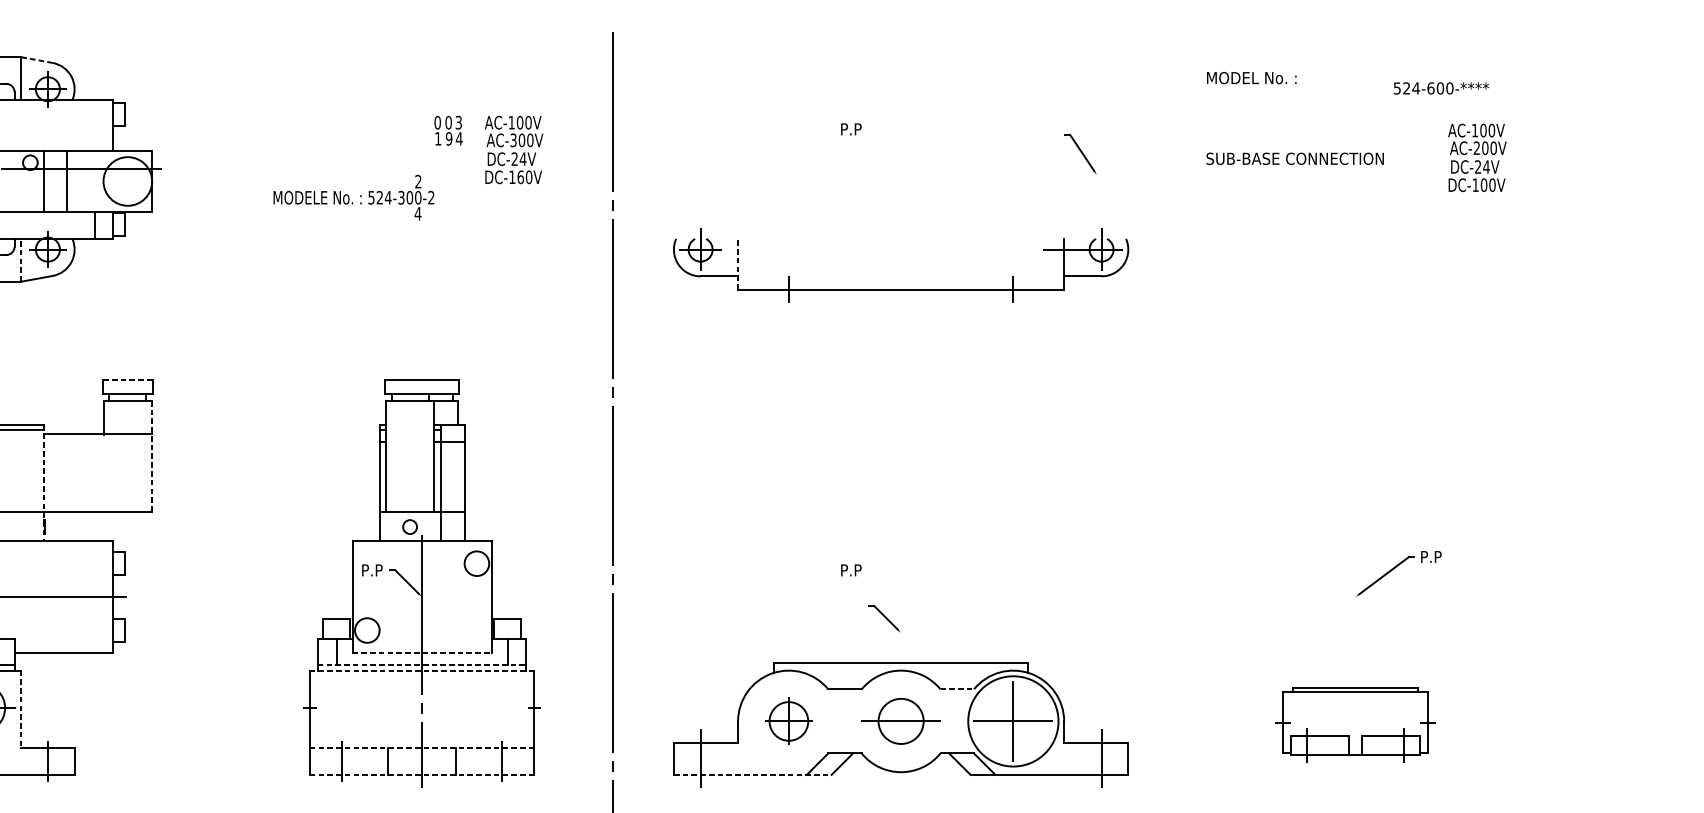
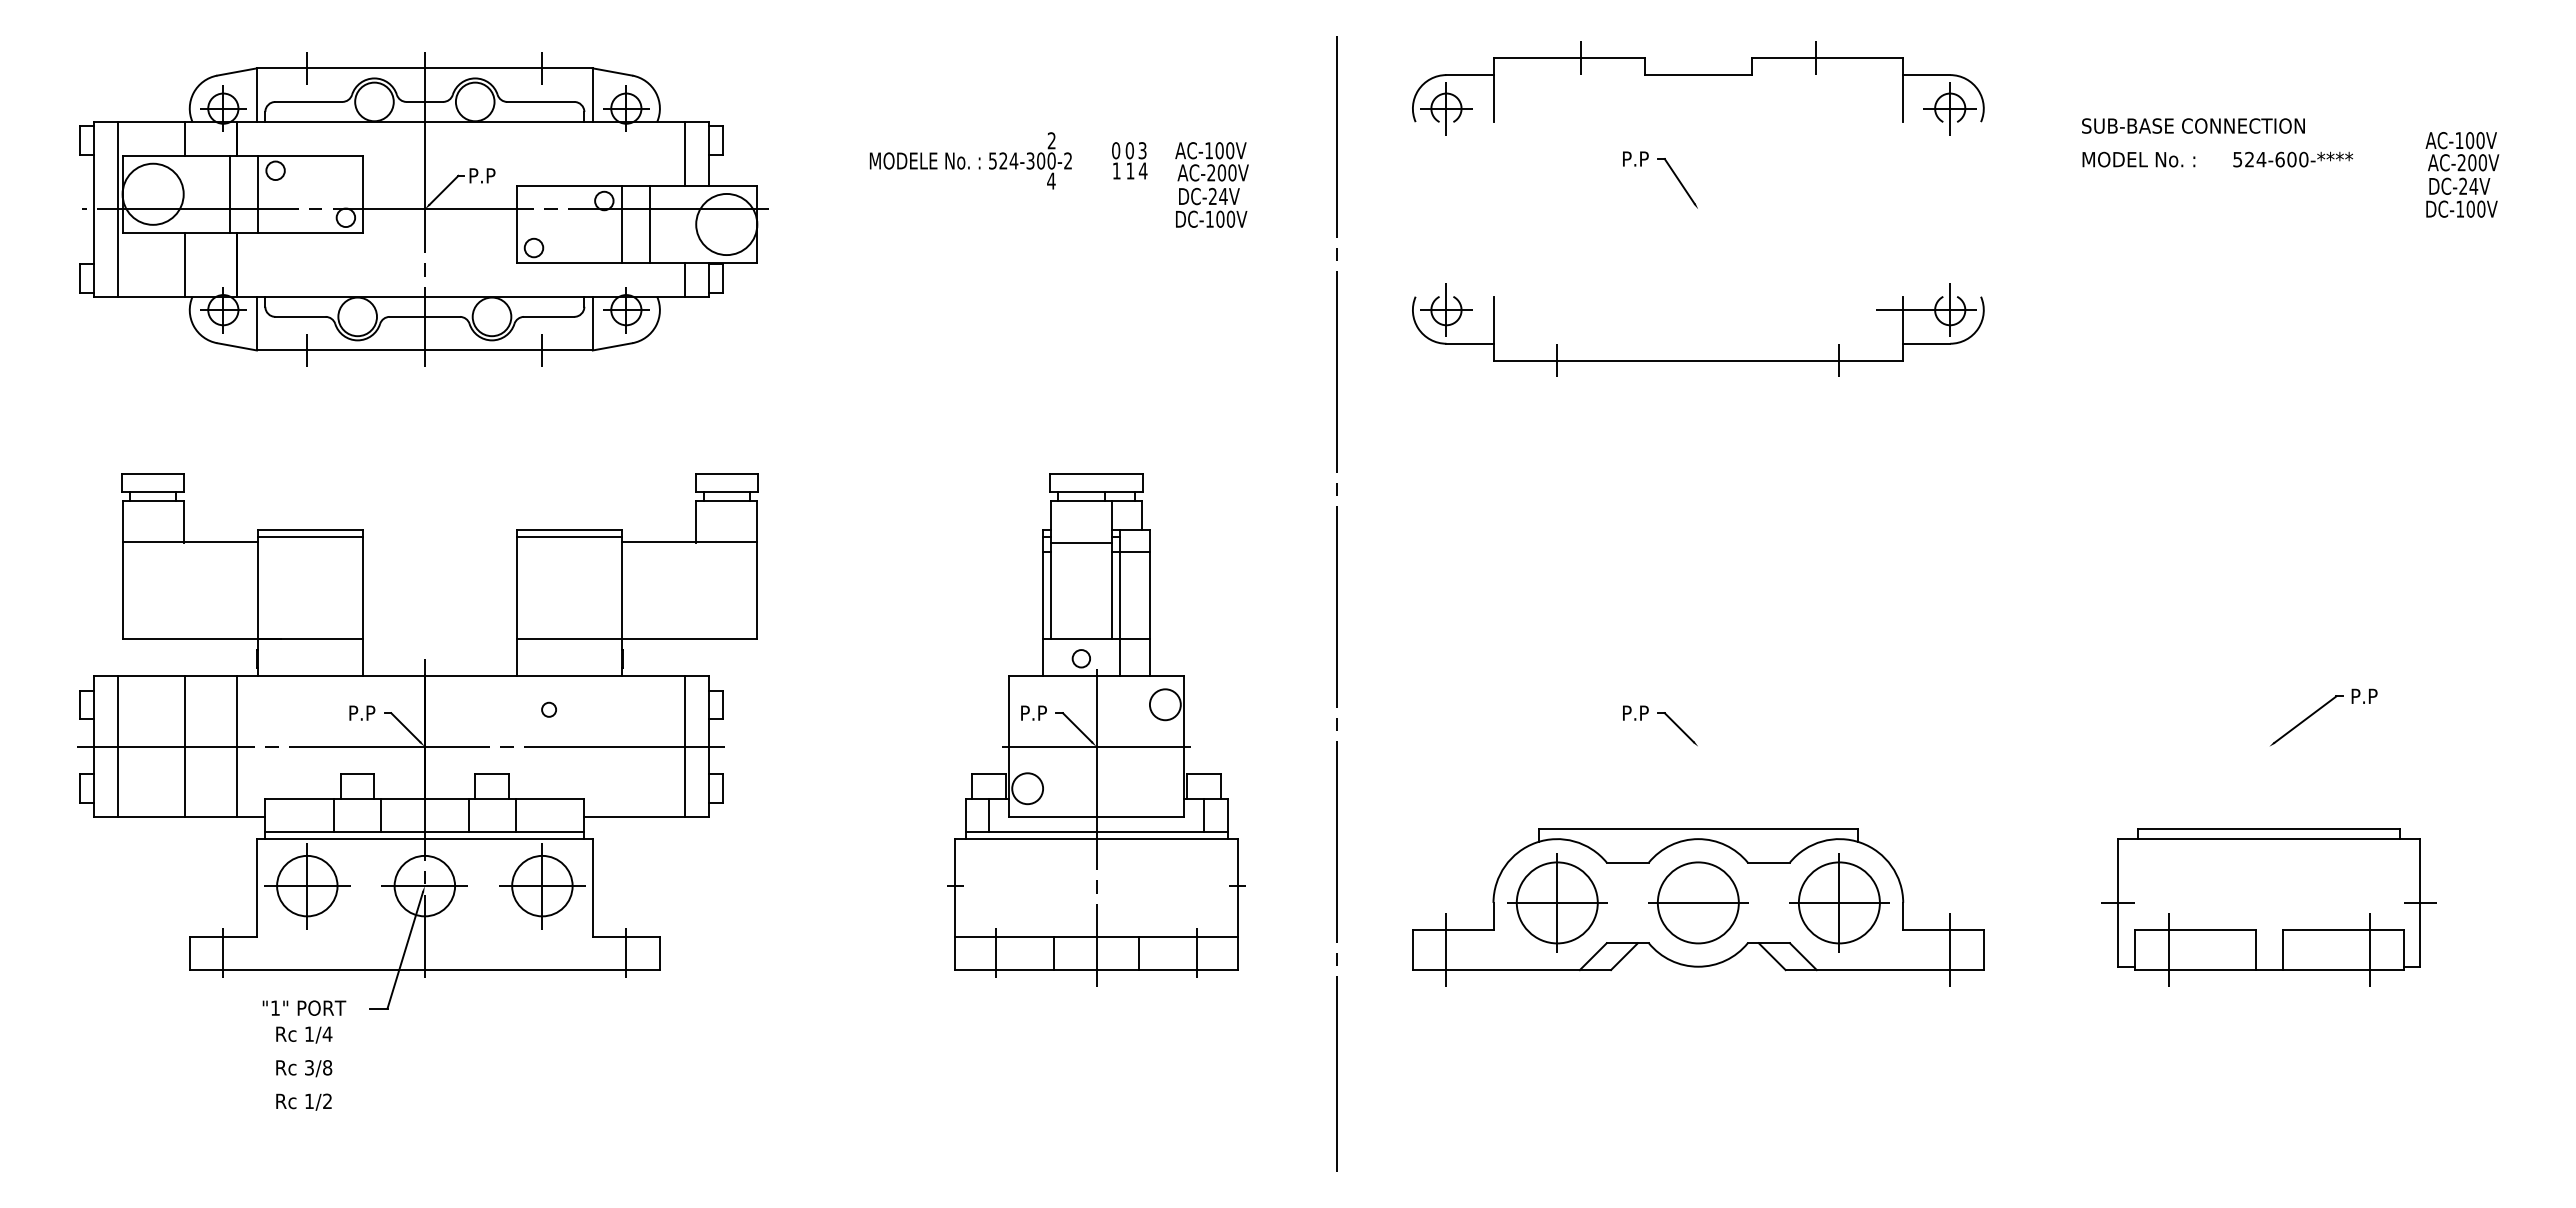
line: (36, 59) -> (612, 71), dashed -> solid
part: (901, 62) -> (1698, 75), added
text: (1251, 77) -> (2138, 159), moved
text: (1440, 88) -> (2292, 159), moved
line: (94, 125) -> (685, 154), added
text: (449, 138) -> (1130, 170), 9 -> 1
text: (513, 140) -> (1211, 172), AC-300V -> AC-200V
part: (1080, 154) -> (1677, 183), moved
text: (1477, 157) -> (2462, 174), moved
text: (1295, 158) -> (2193, 125), moved
text: (520, 176) -> (1220, 218), DC-160V -> DC-100V
text: (353, 197) -> (970, 160), moved
line: (20, 260) -> (592, 323), dashed -> solid
line: (738, 264) -> (1493, 328), dashed -> solid
line: (127, 380) -> (726, 474), dashed -> solid
line: (409, 434) -> (1080, 542), added
line: (152, 456) -> (757, 569), dashed -> solid
line: (44, 483) -> (622, 603), dashed -> solid
line: (94, 596) -> (685, 746), added
line: (422, 596) -> (1096, 746), added
part: (884, 619) -> (1677, 729), moved
line: (422, 653) -> (1097, 817), dashed -> solid
line: (422, 665) -> (1096, 832), dashed -> solid
line: (422, 670) -> (1097, 839), dashed -> solid
line: (957, 689) -> (1769, 862), dashed -> solid
line: (20, 709) -> (592, 887), dashed -> solid
part: (789, 721) -> (1557, 902), size x1.67
circle: (900, 721) -> (1697, 902), size x1.43
circle: (1012, 721) -> (1838, 902), size x0.71
part: (1354, 725) -> (2268, 907), size x1.67
line: (422, 748) -> (1097, 936), dashed -> solid
line: (422, 775) -> (1097, 970), dashed -> solid
line: (753, 775) -> (1512, 970), dashed -> solid

